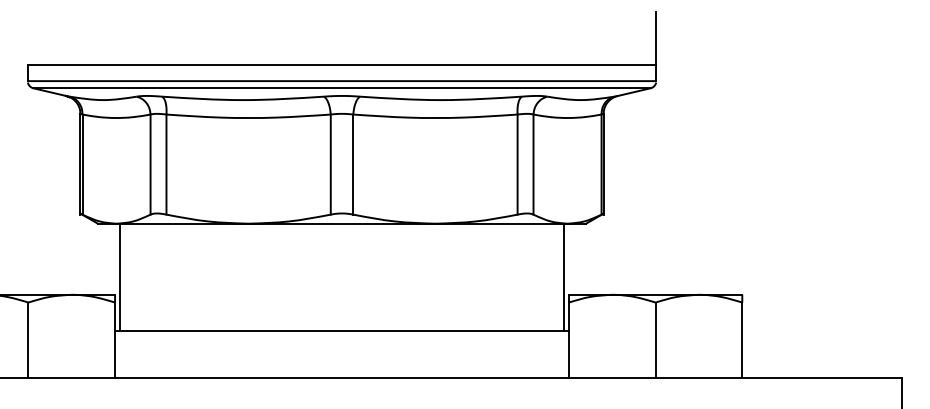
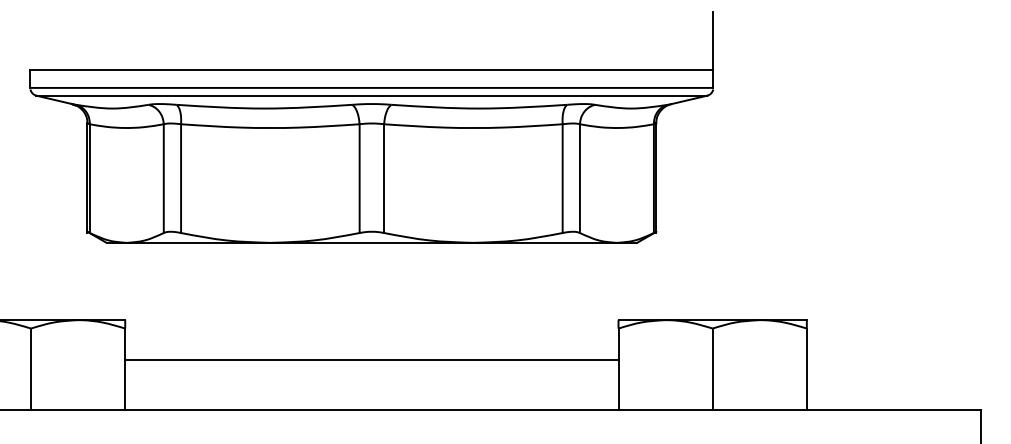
line: (119, 276) -> (130, 300), removed
line: (563, 276) -> (612, 300), removed

